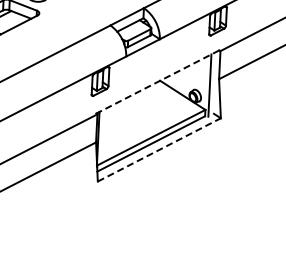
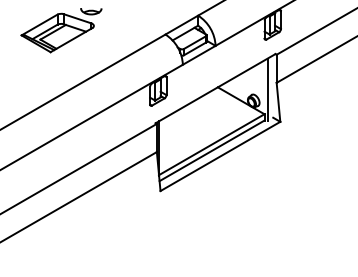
line: (157, 81) -> (215, 88), dashed -> solid
line: (159, 149) -> (220, 156), dashed -> solid

